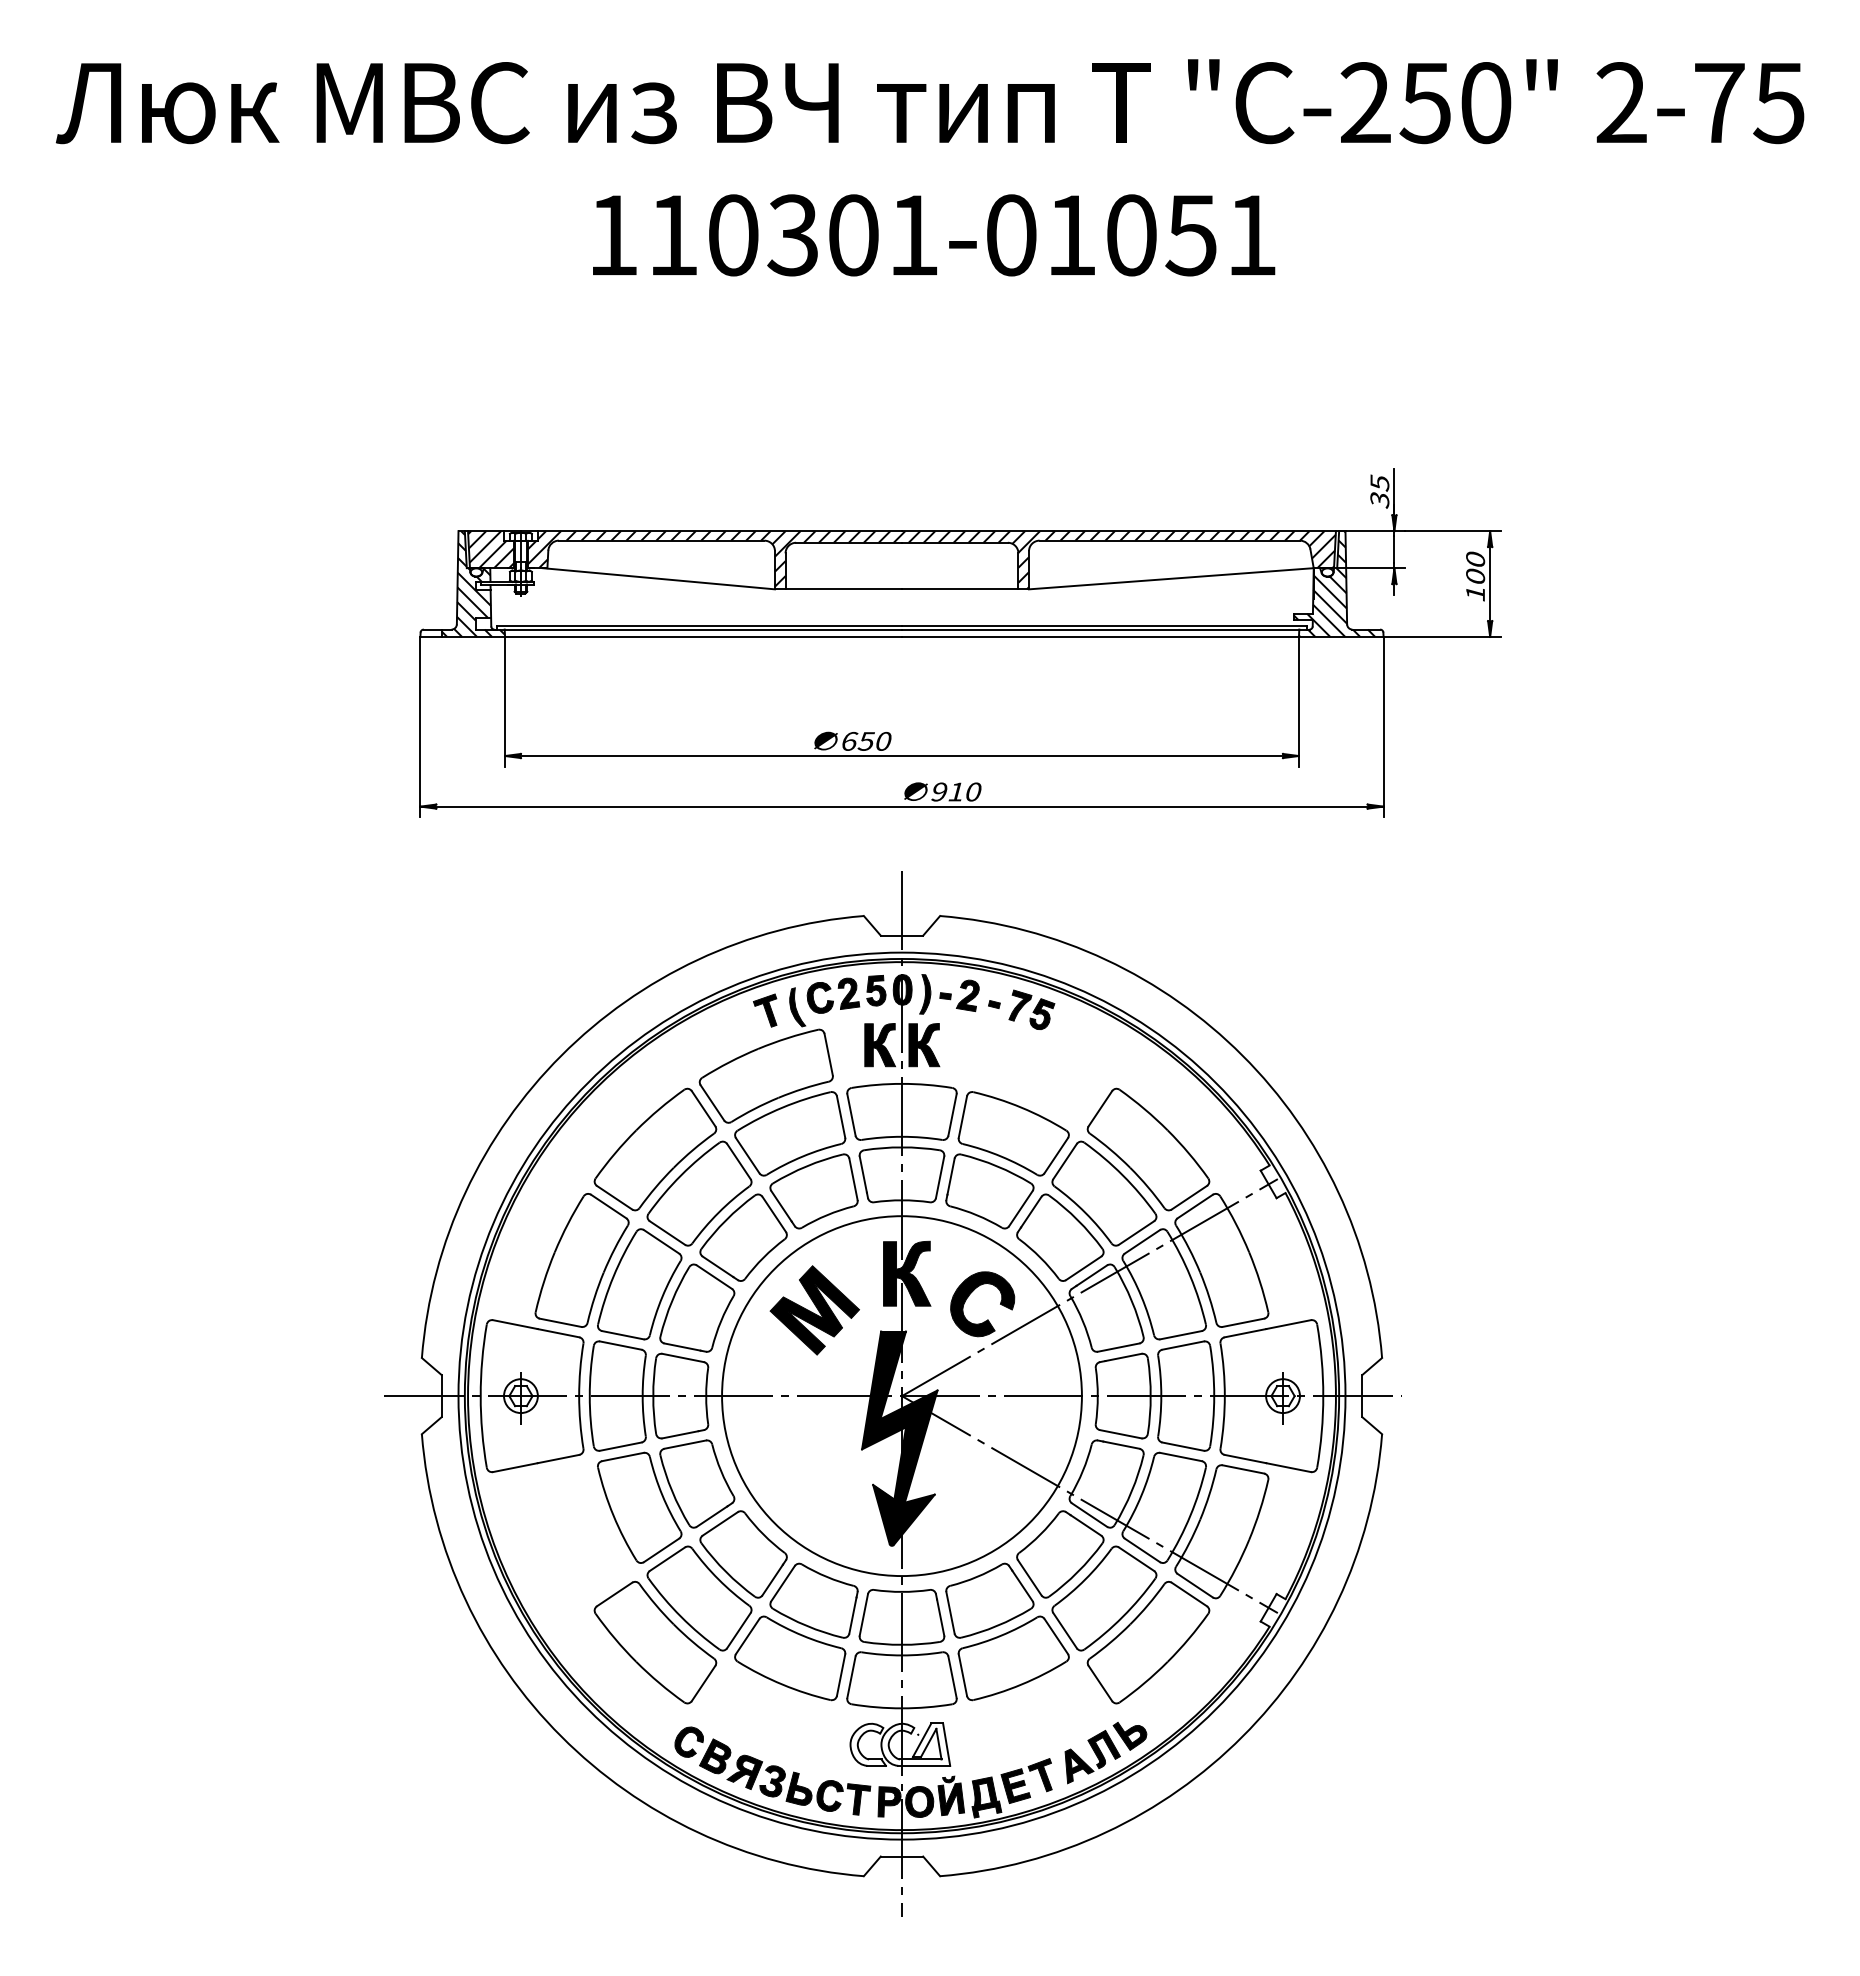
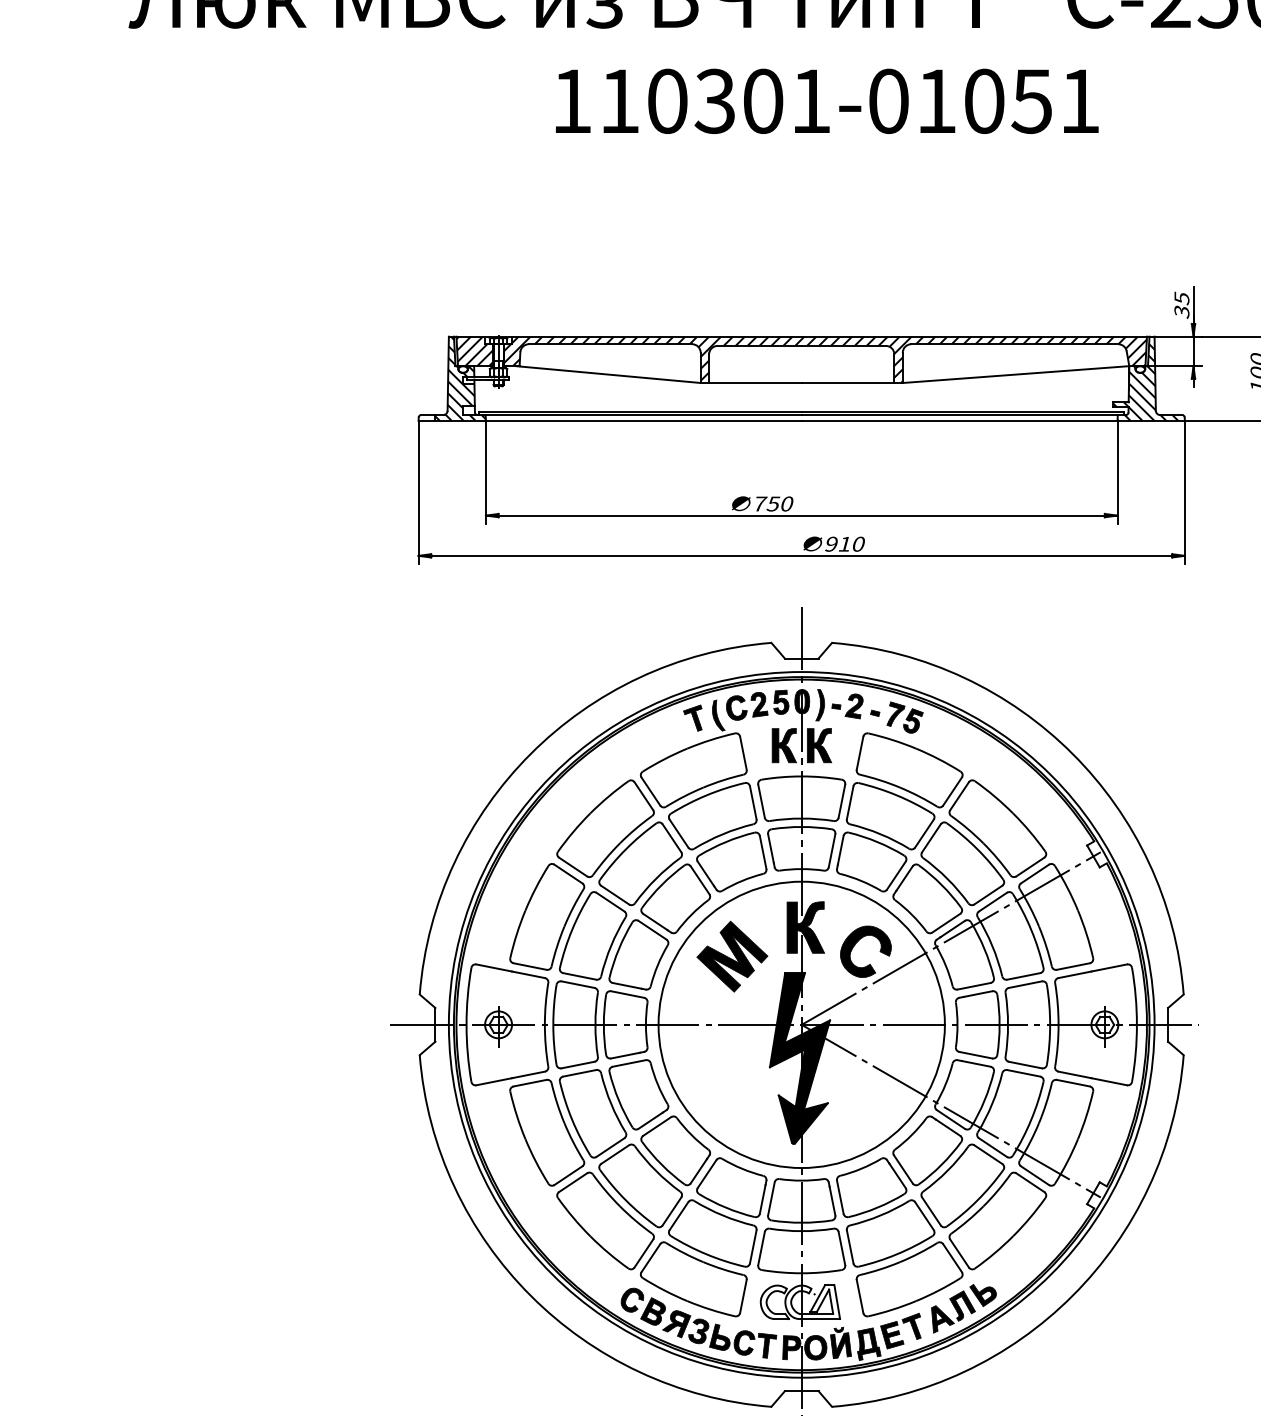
text: (850, 740) -> (760, 503), 650 -> 750
part: (1037, 1075) -> (909, 769), added
part: (581, 1531) -> (546, 1132), added
part: (765, 1715) -> (693, 1278), added
part: (1037, 1715) -> (909, 1278), added

